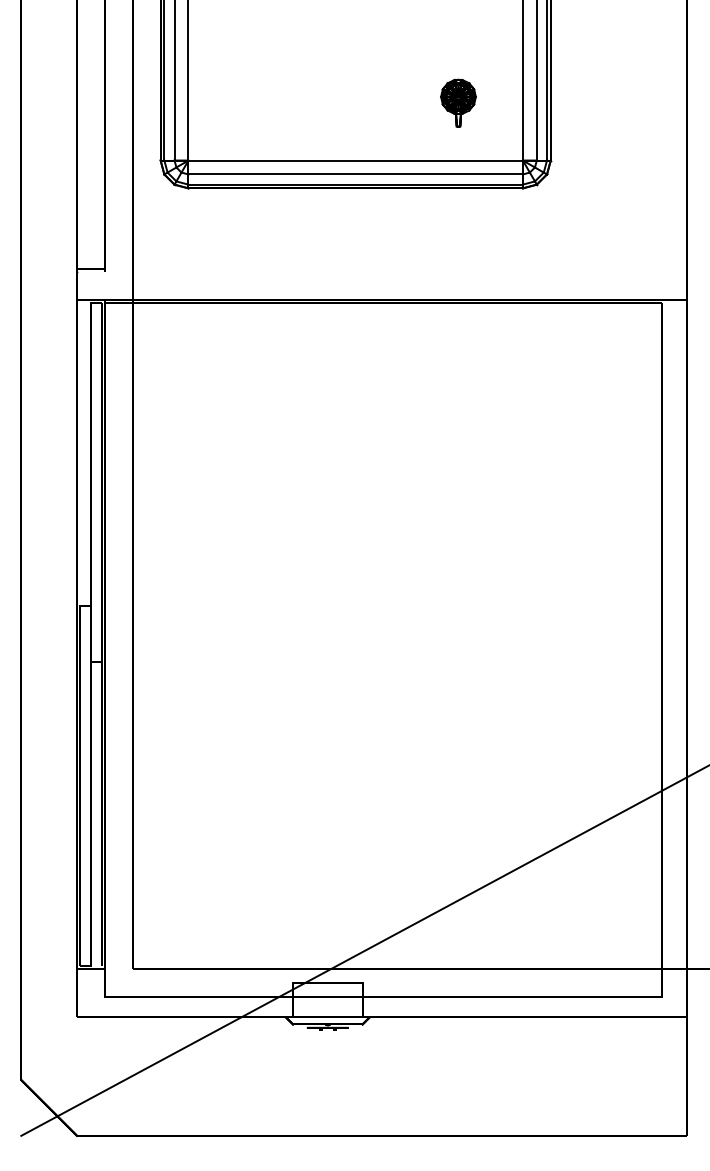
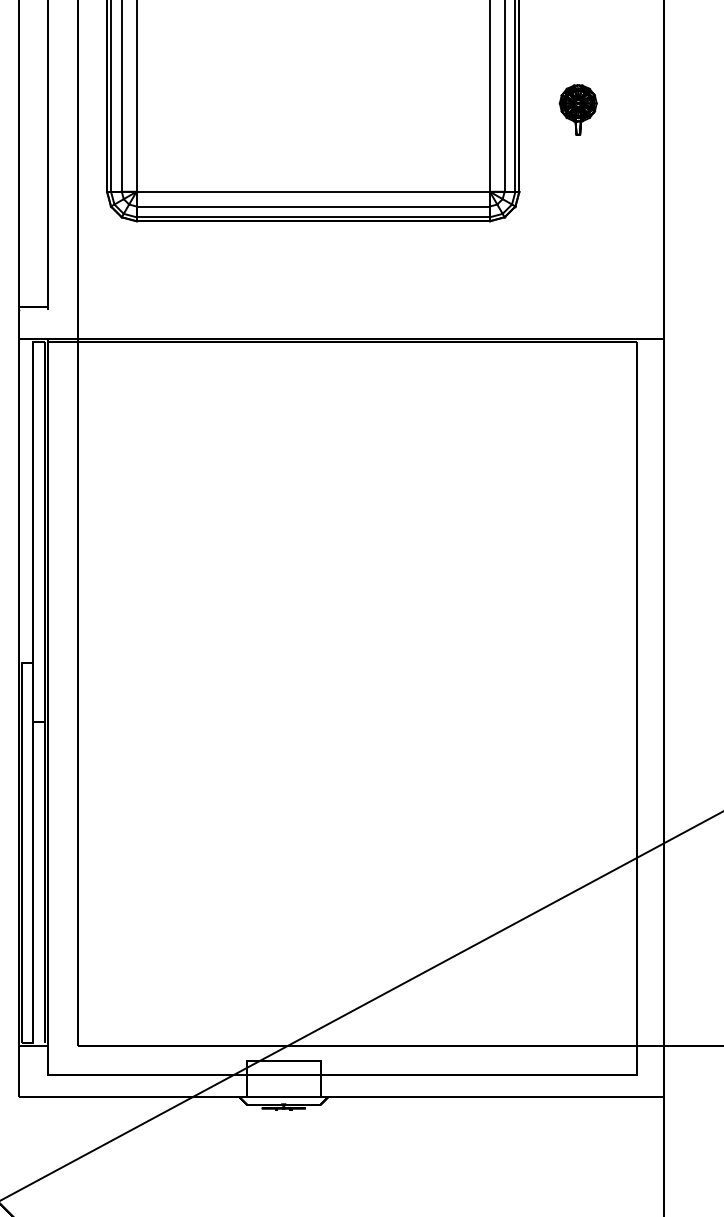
part: (458, 102) -> (578, 109), moved

